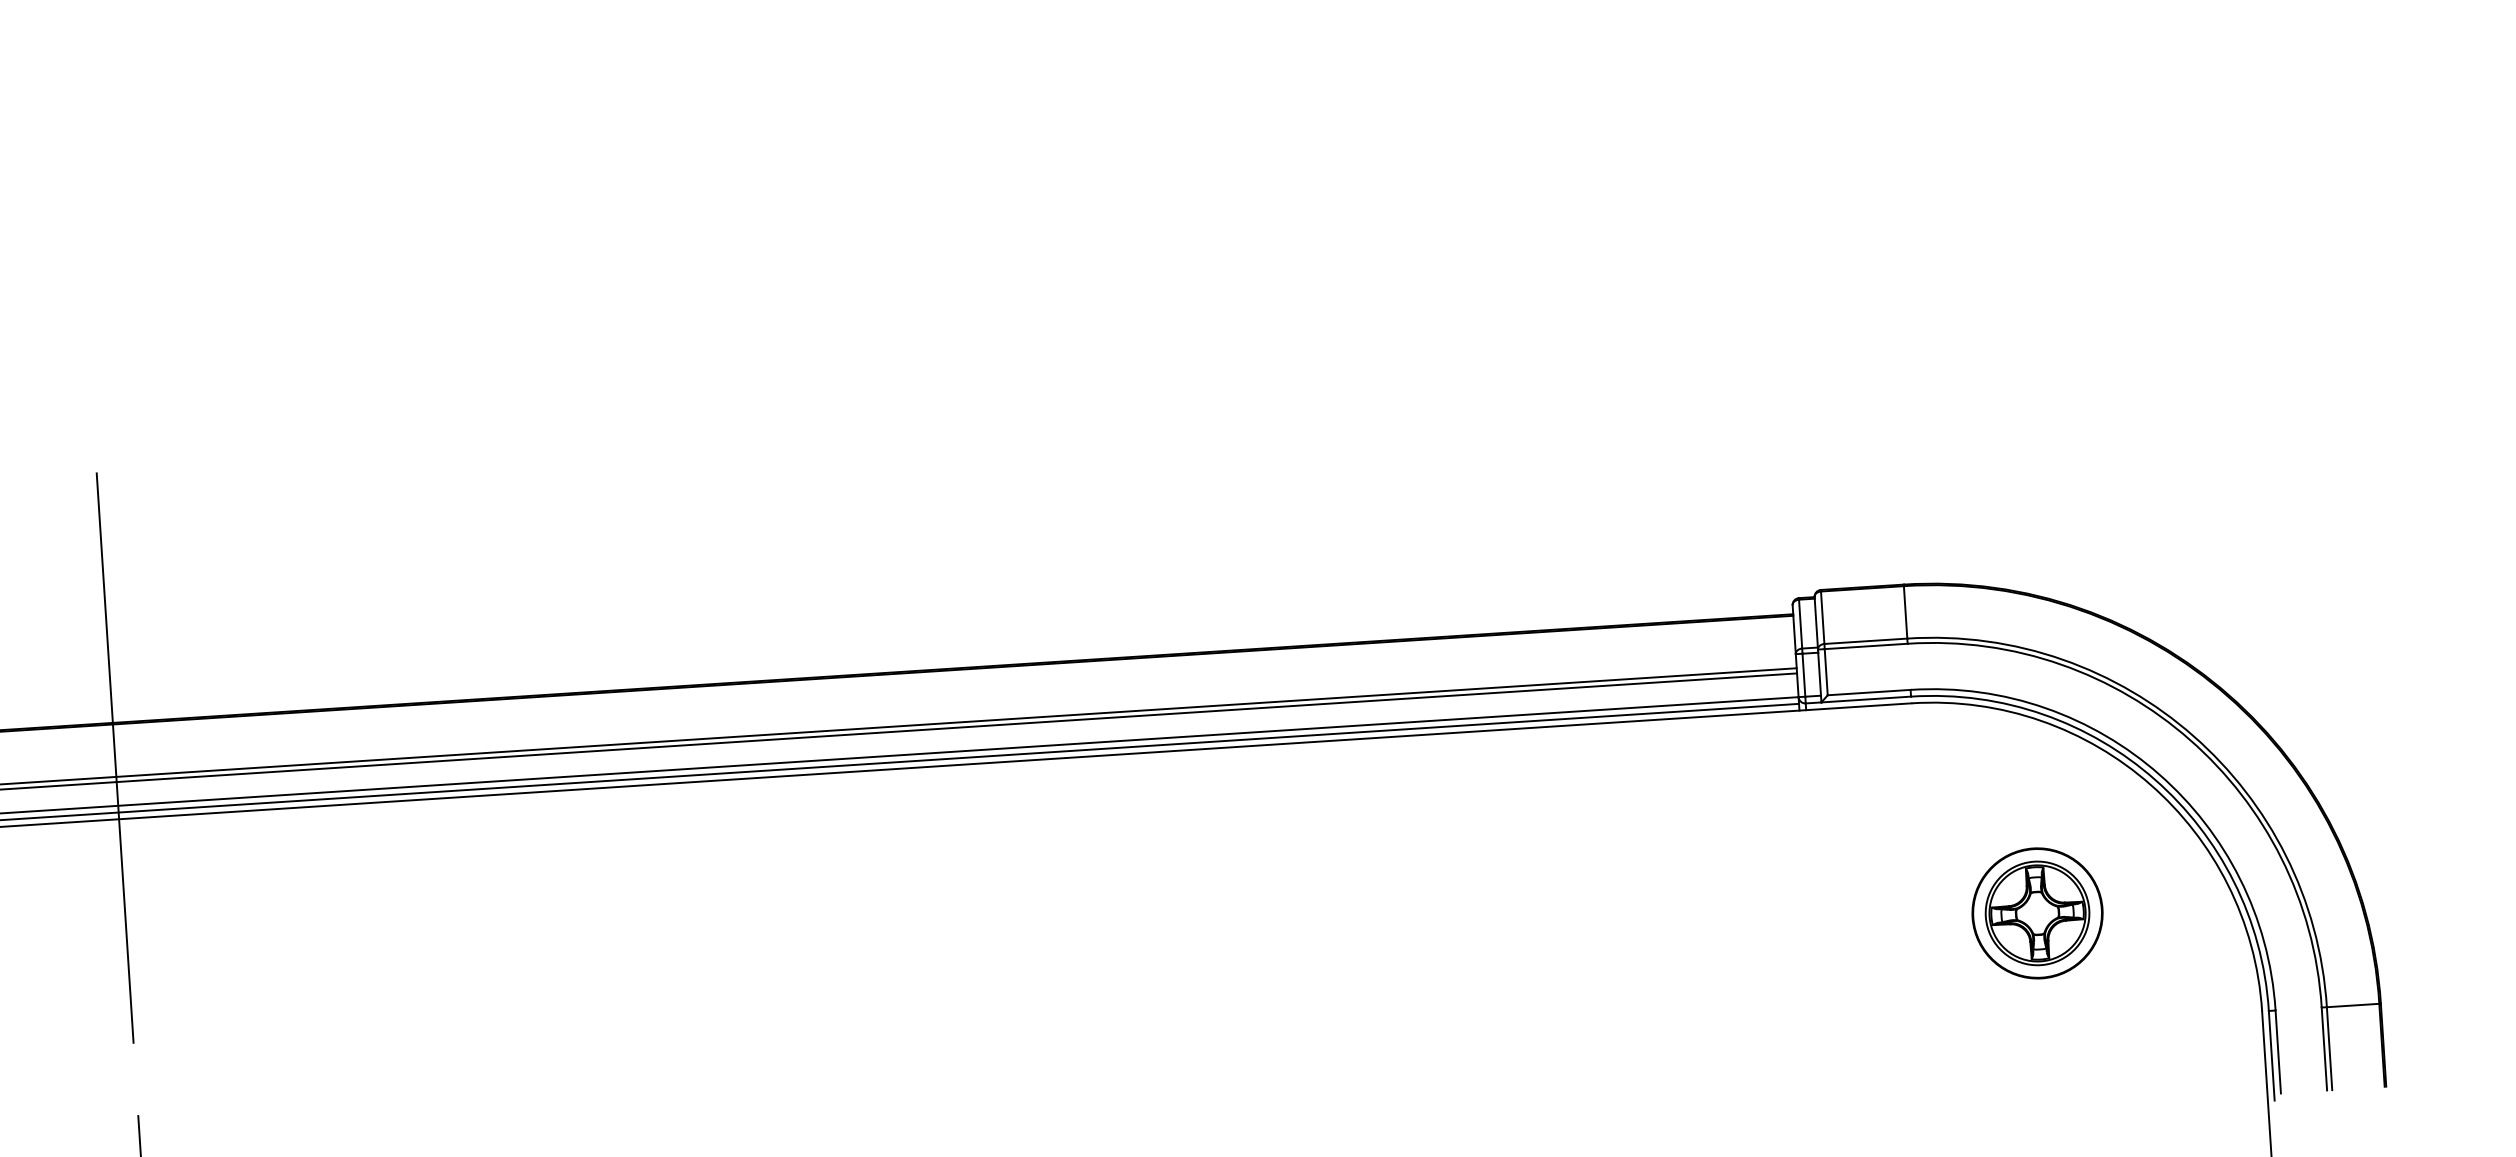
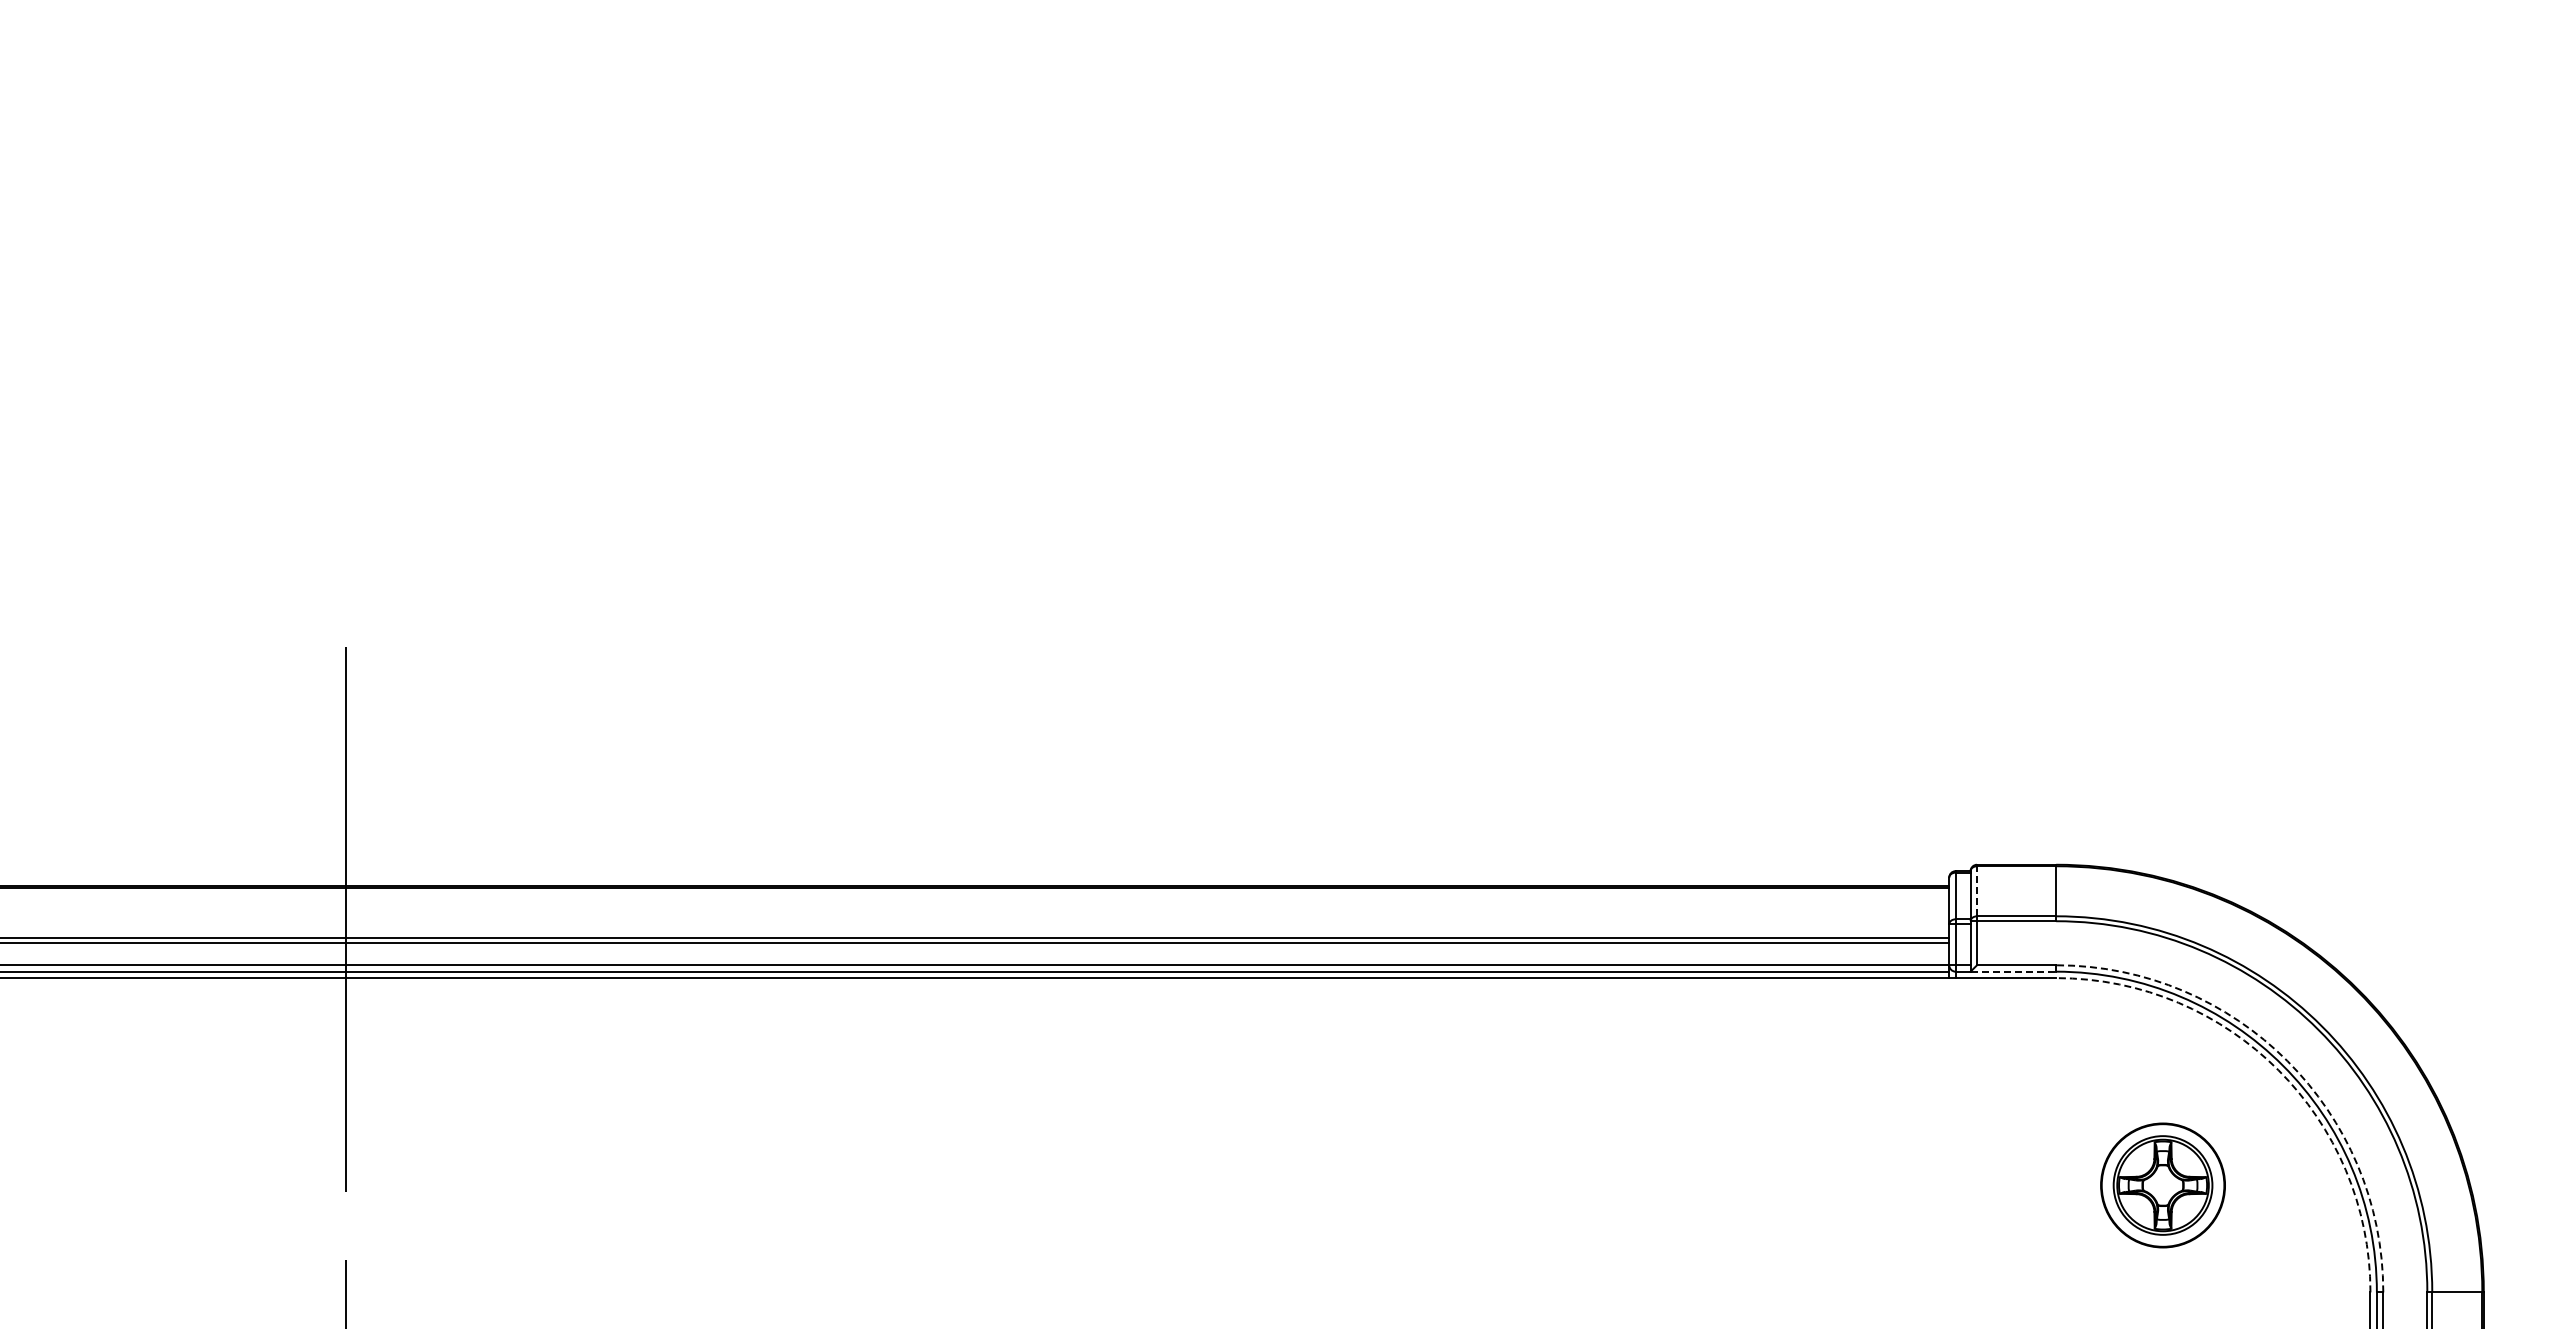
line: (1823, 616) -> (1977, 890), solid -> dashed
line: (1866, 699) -> (2013, 971), solid -> dashed
arc: (2159, 775) -> (2287, 1061), solid -> dashed
arc: (2150, 785) -> (2278, 1070), solid -> dashed

